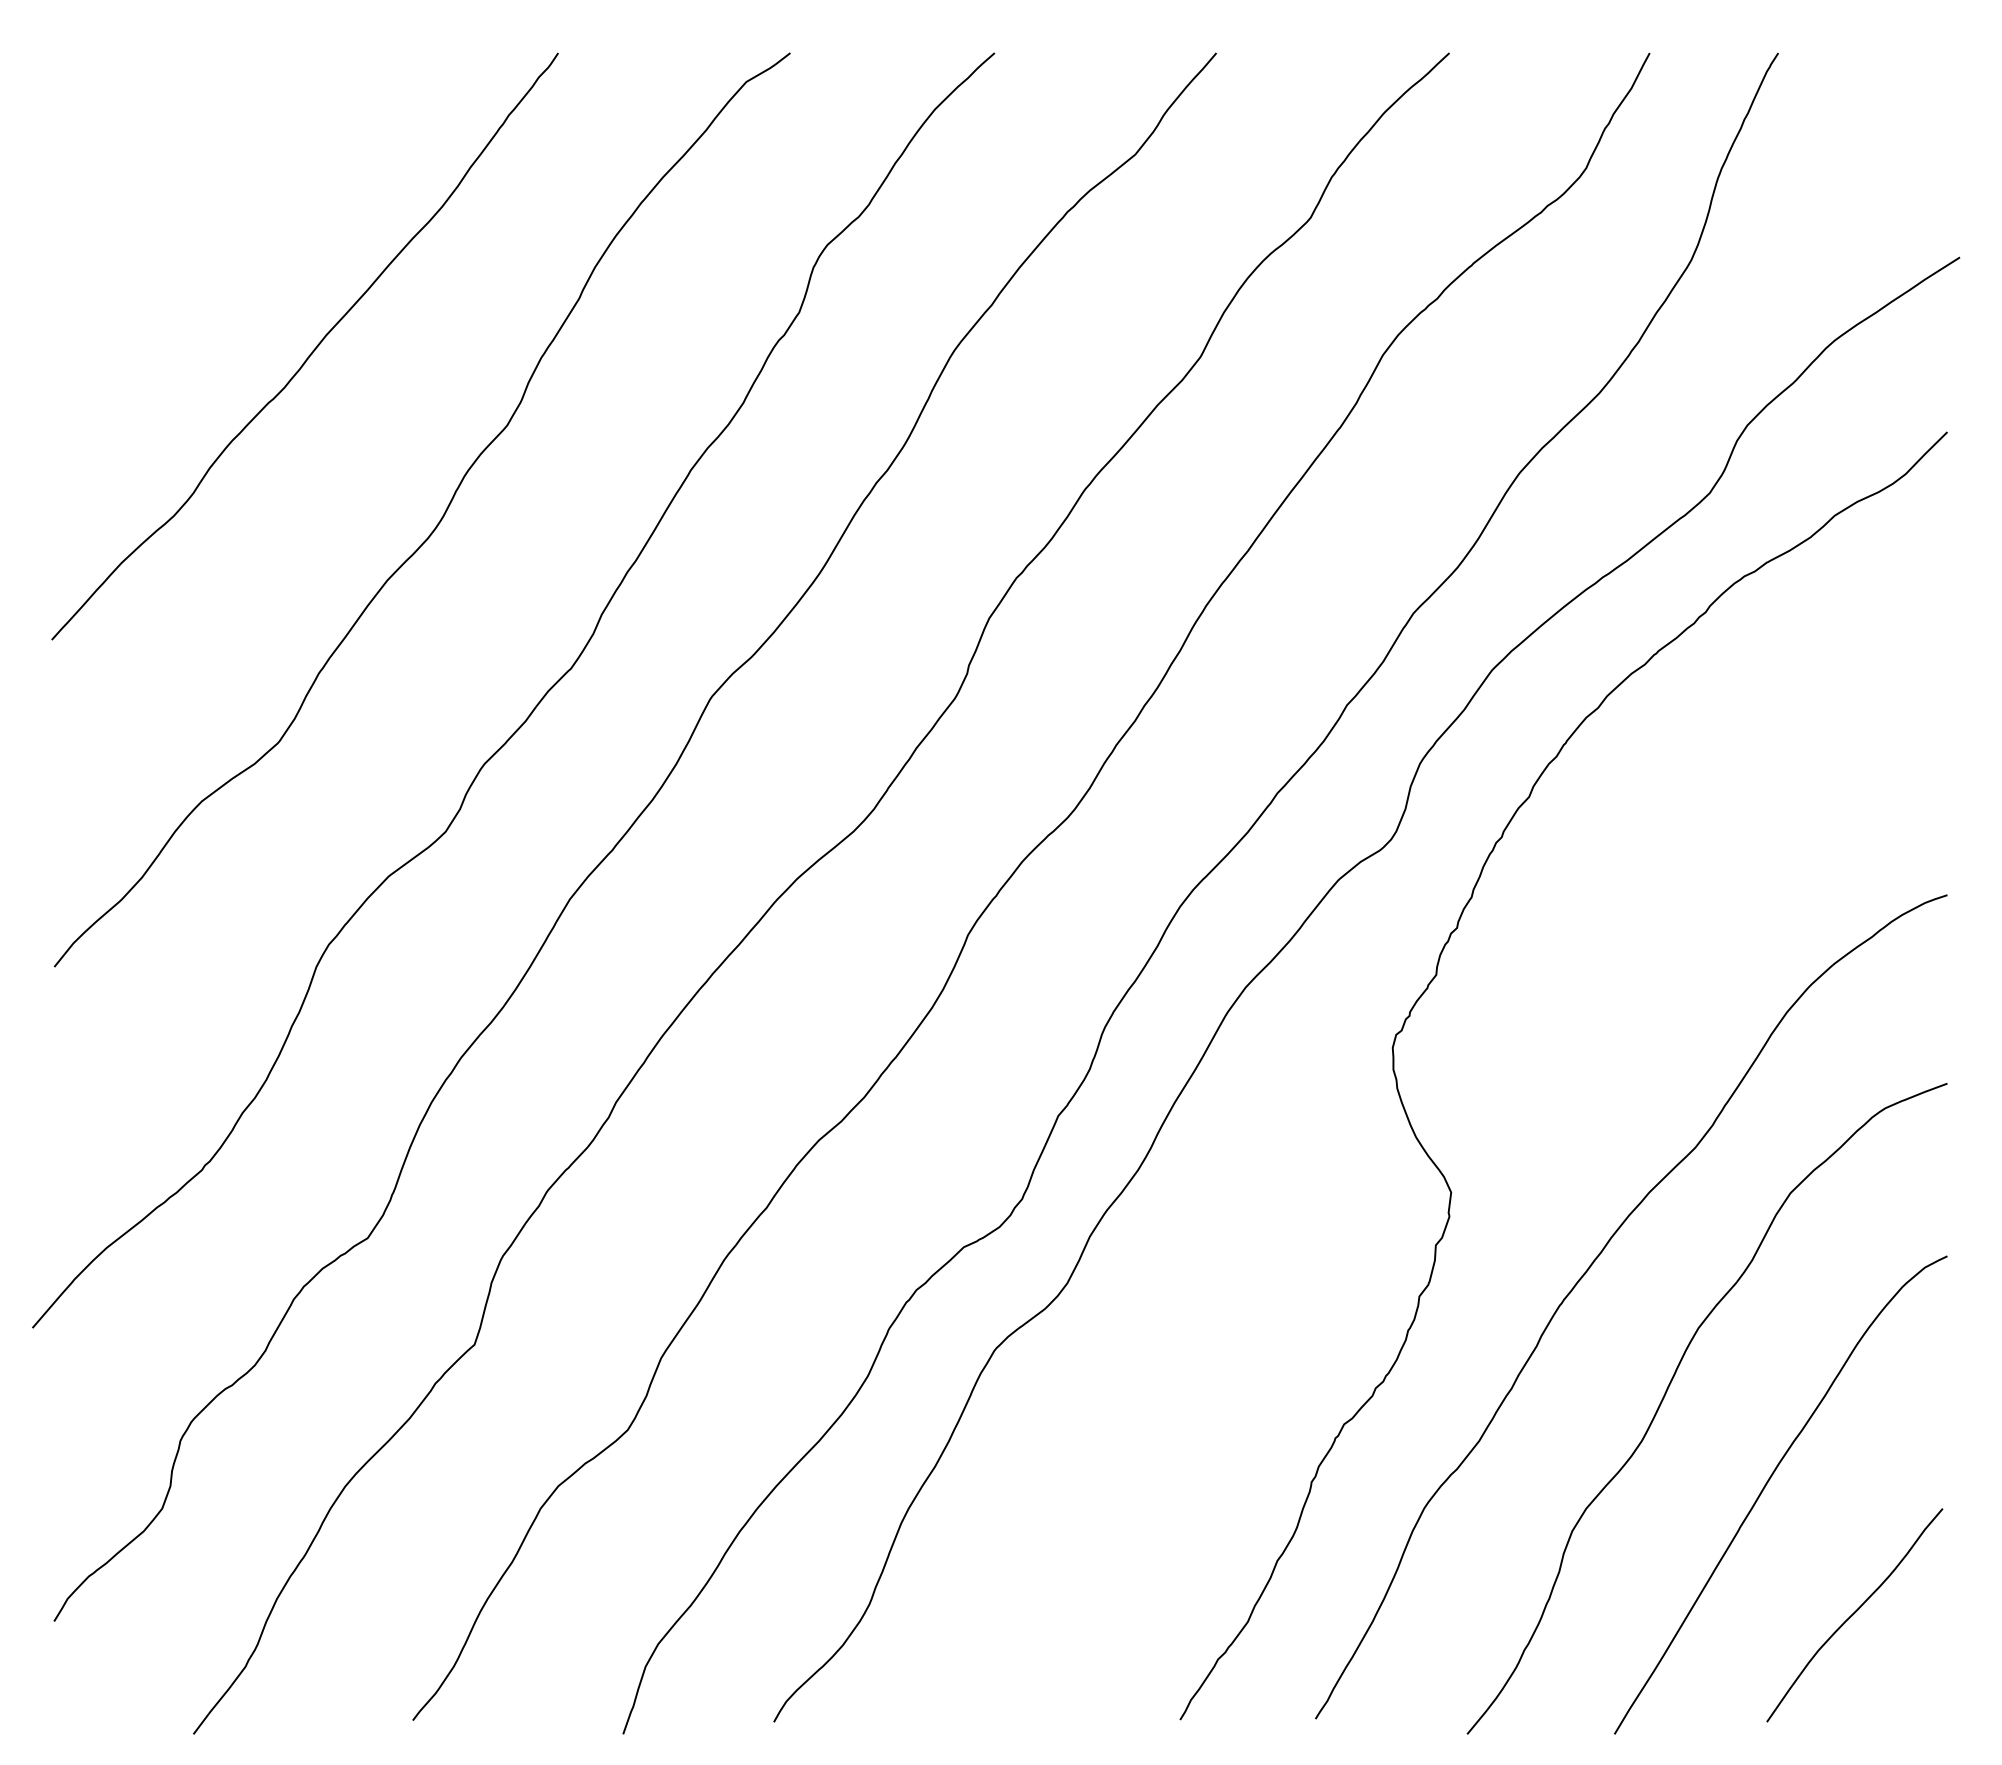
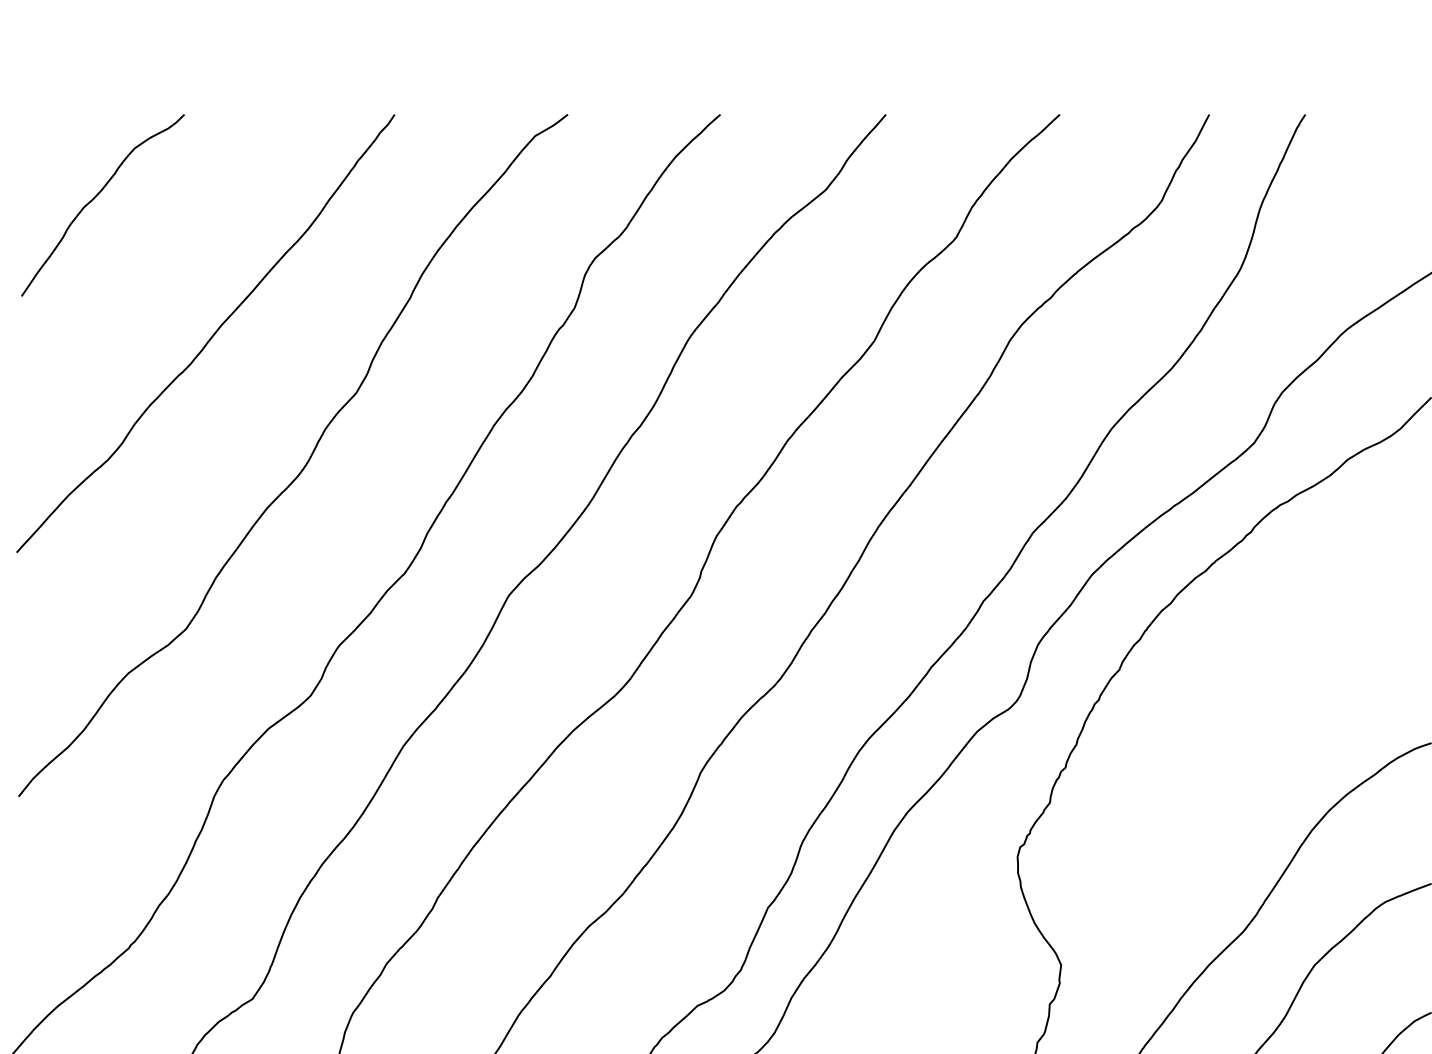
curve: (157, 164) -> (95, 197), added

